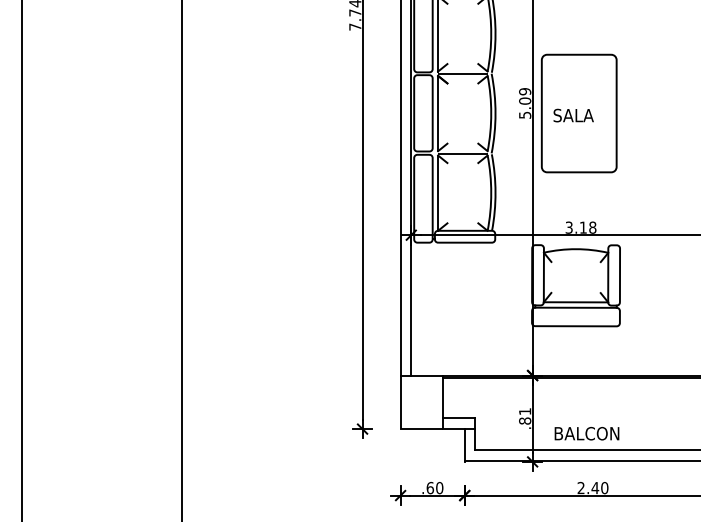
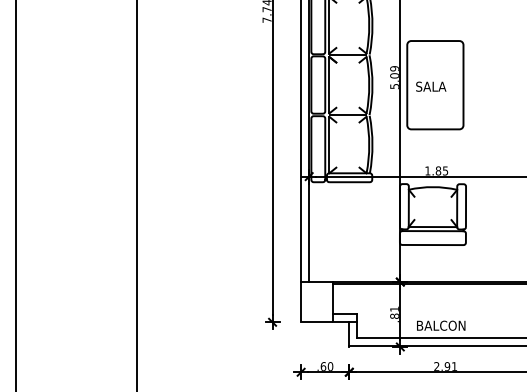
text: (580, 227) -> (436, 170), 3.18 -> 1.85
text: (599, 487) -> (450, 366), 2.40 -> 2.91

